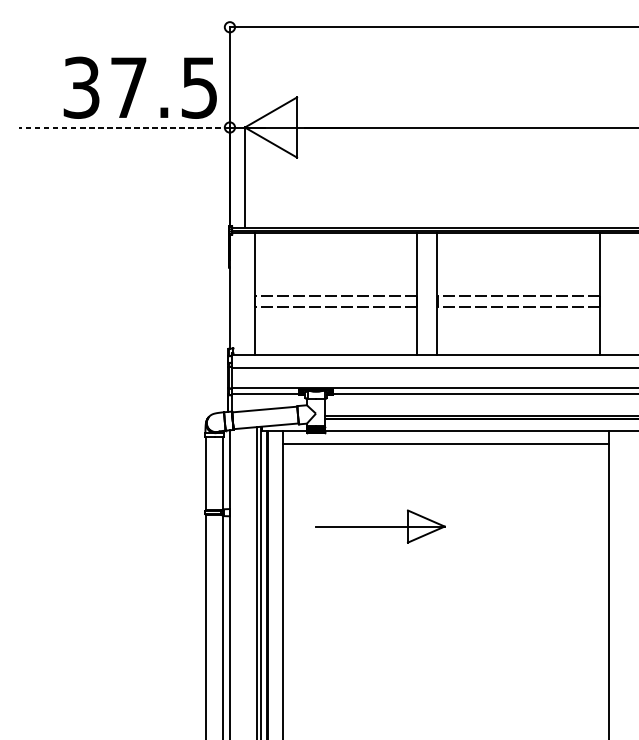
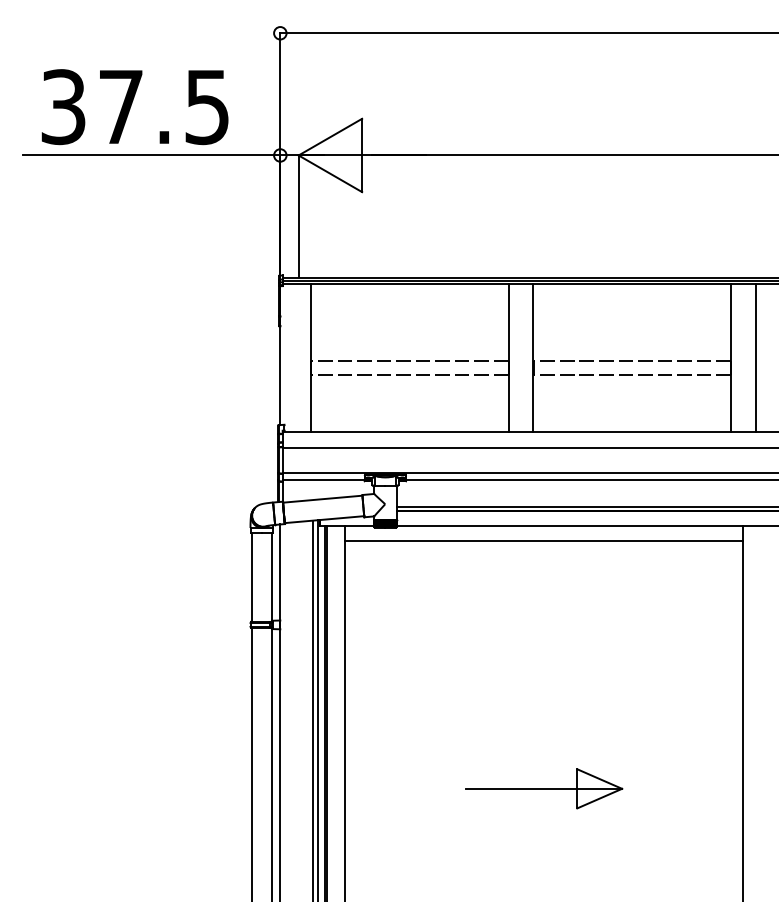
text: (139, 88) -> (134, 107), moved
line: (124, 127) -> (151, 155), dashed -> solid
line: (619, 293) -> (755, 357), added
part: (381, 526) -> (544, 788), moved

